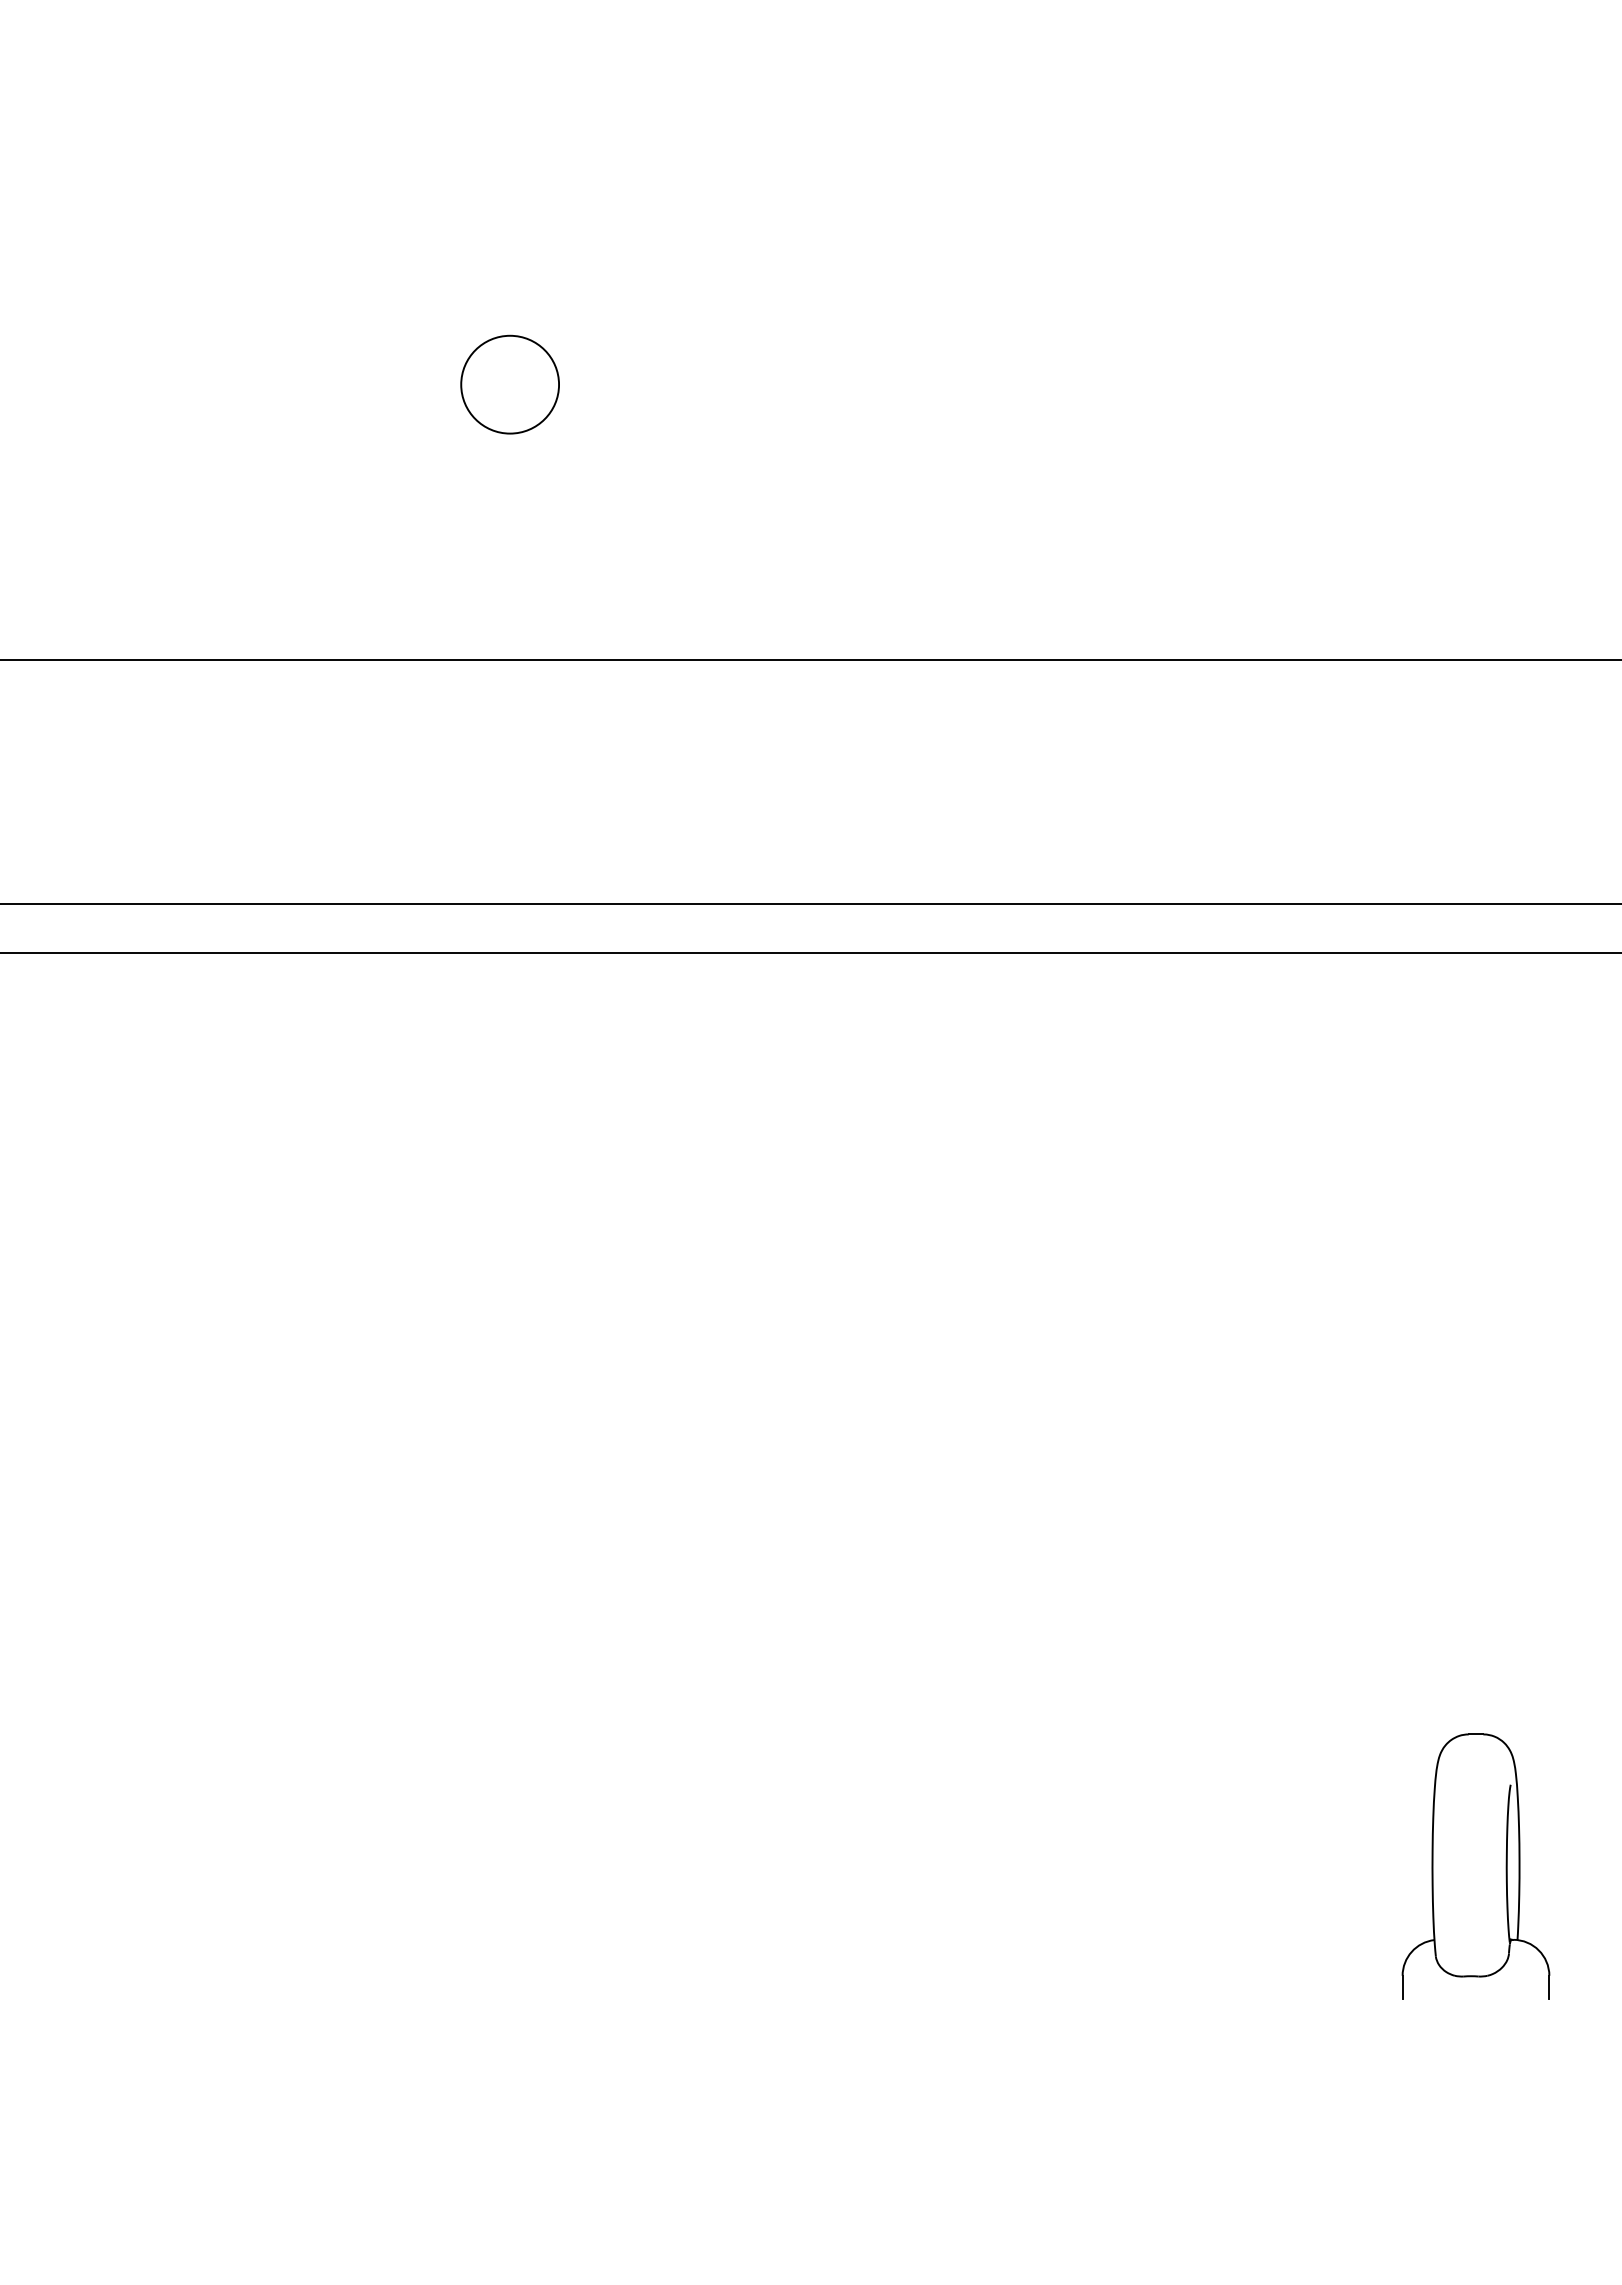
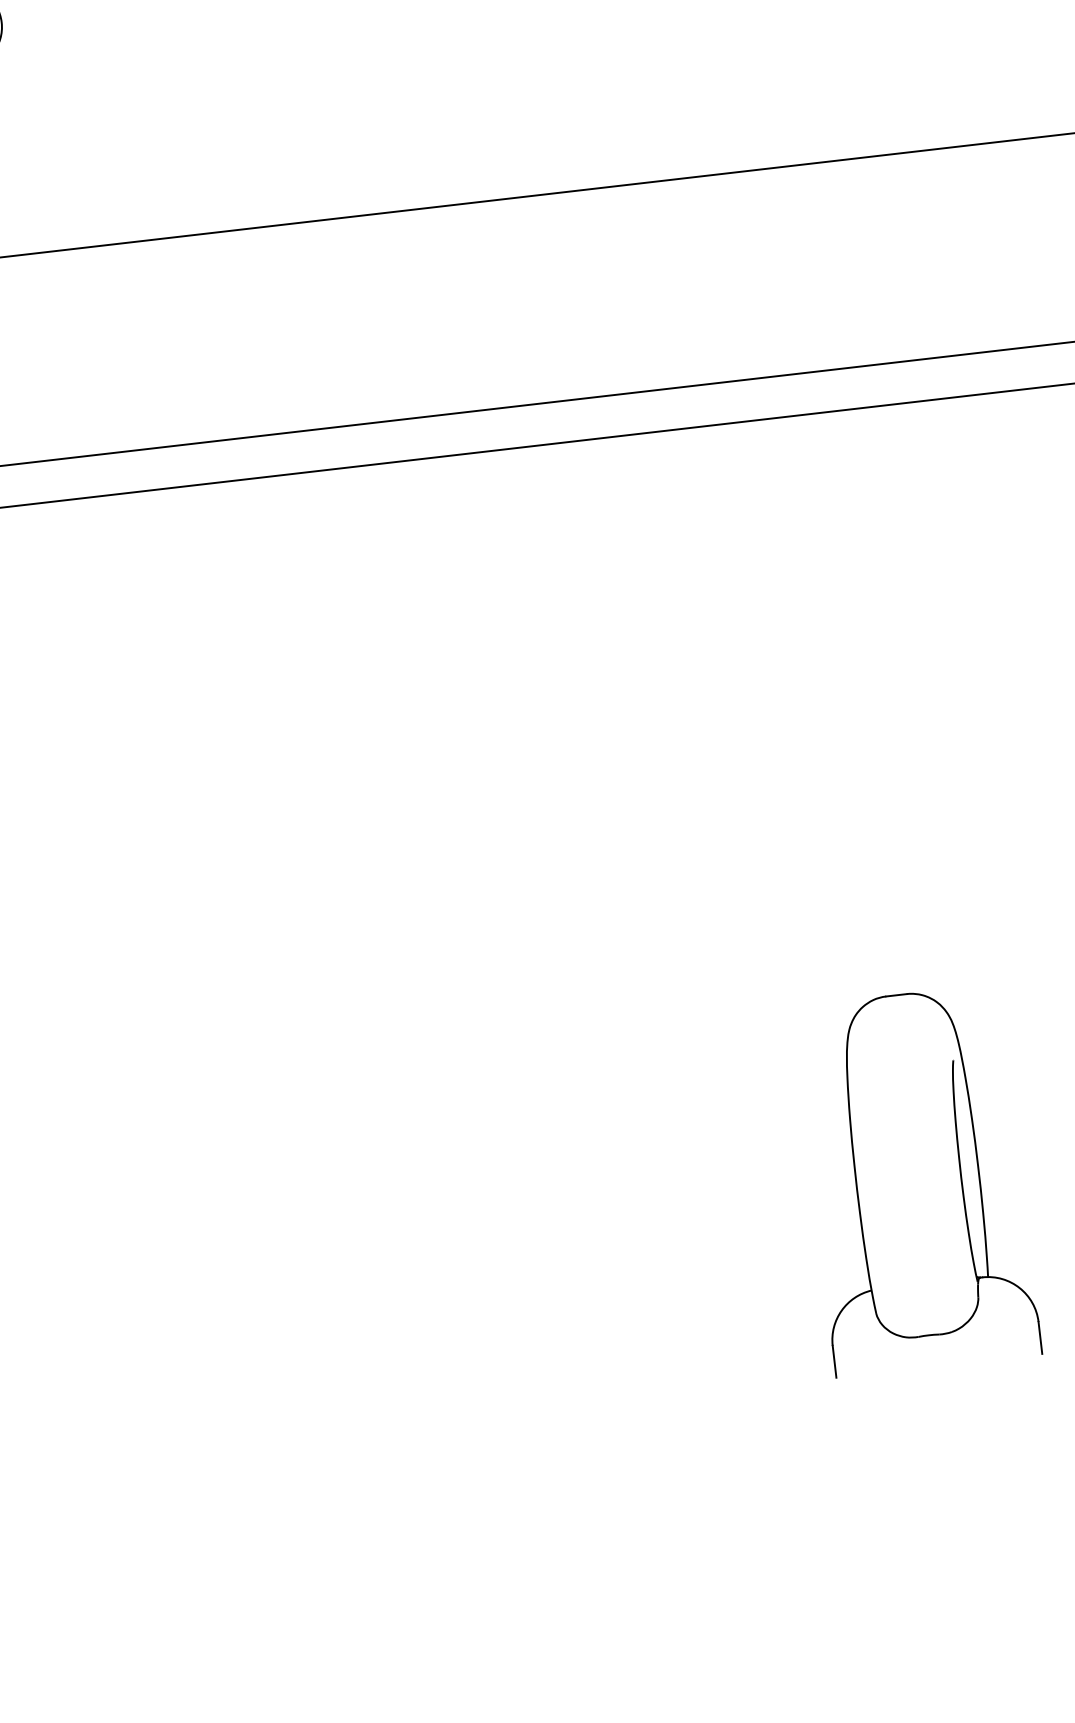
part: (1475, 1866) -> (917, 1180), size x1.67

